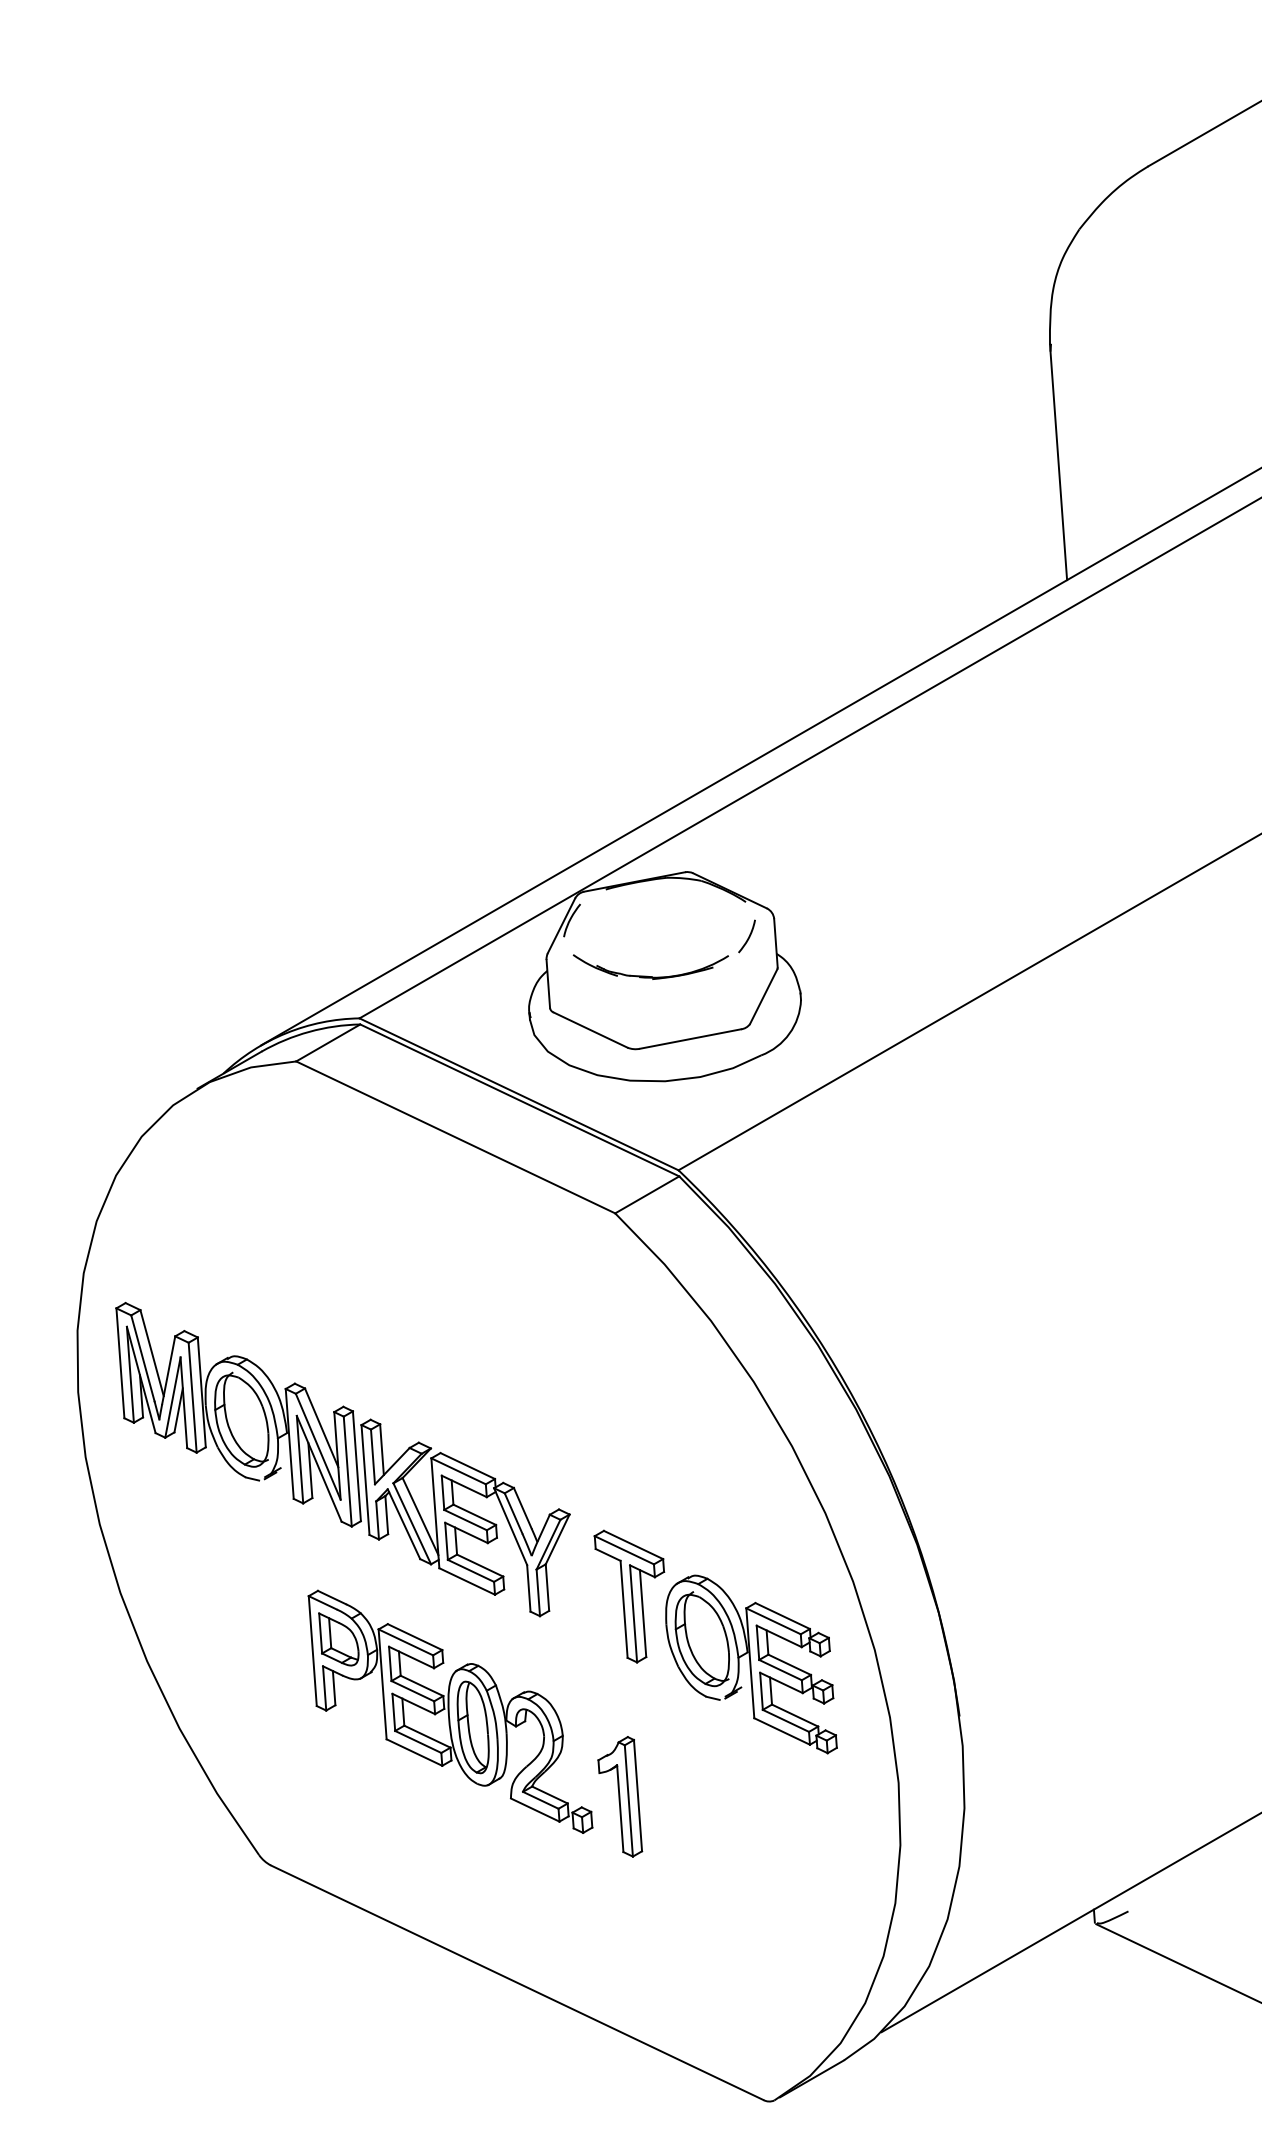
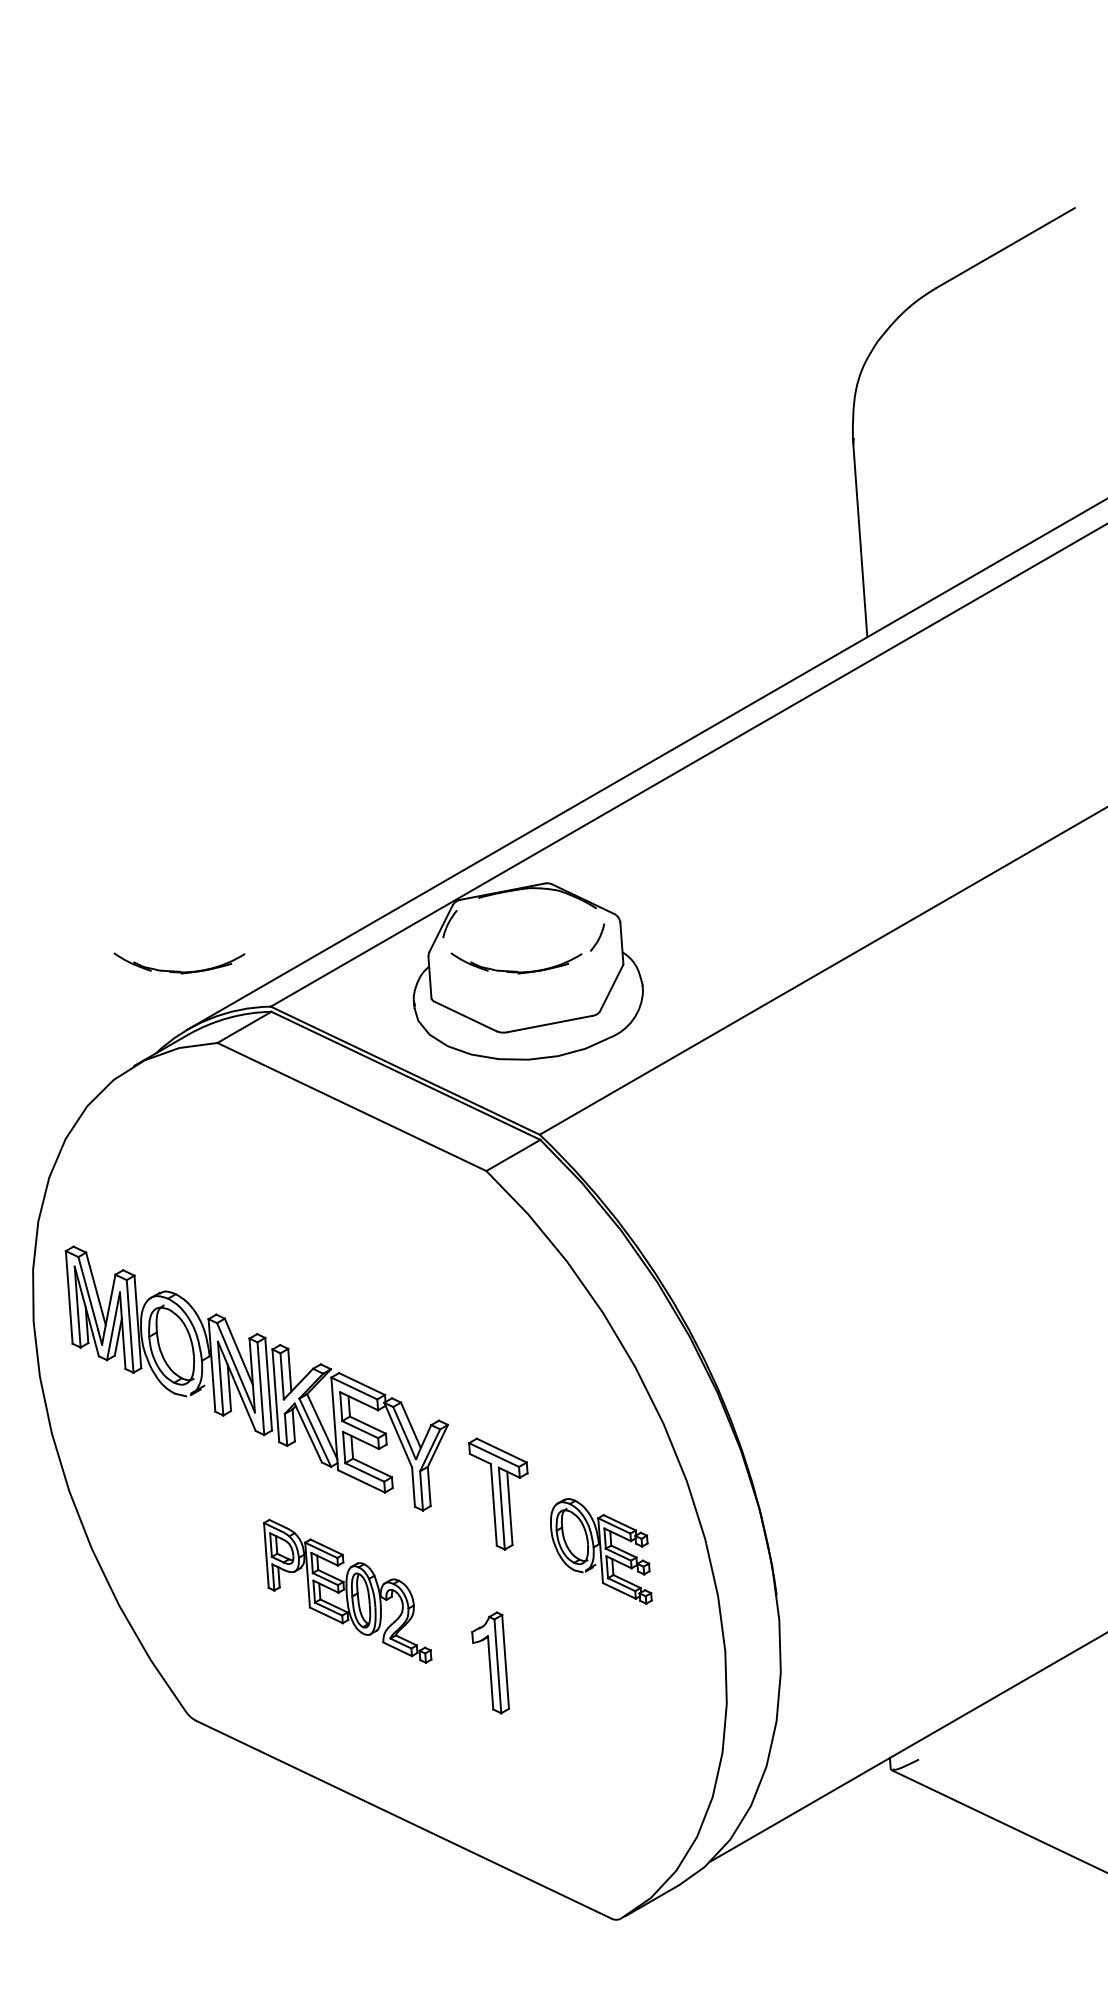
part: (251, 975) -> (179, 970), added
part: (751, 1664) -> (601, 1551), size x0.7
part: (450, 1712) -> (347, 1591), size x0.7

